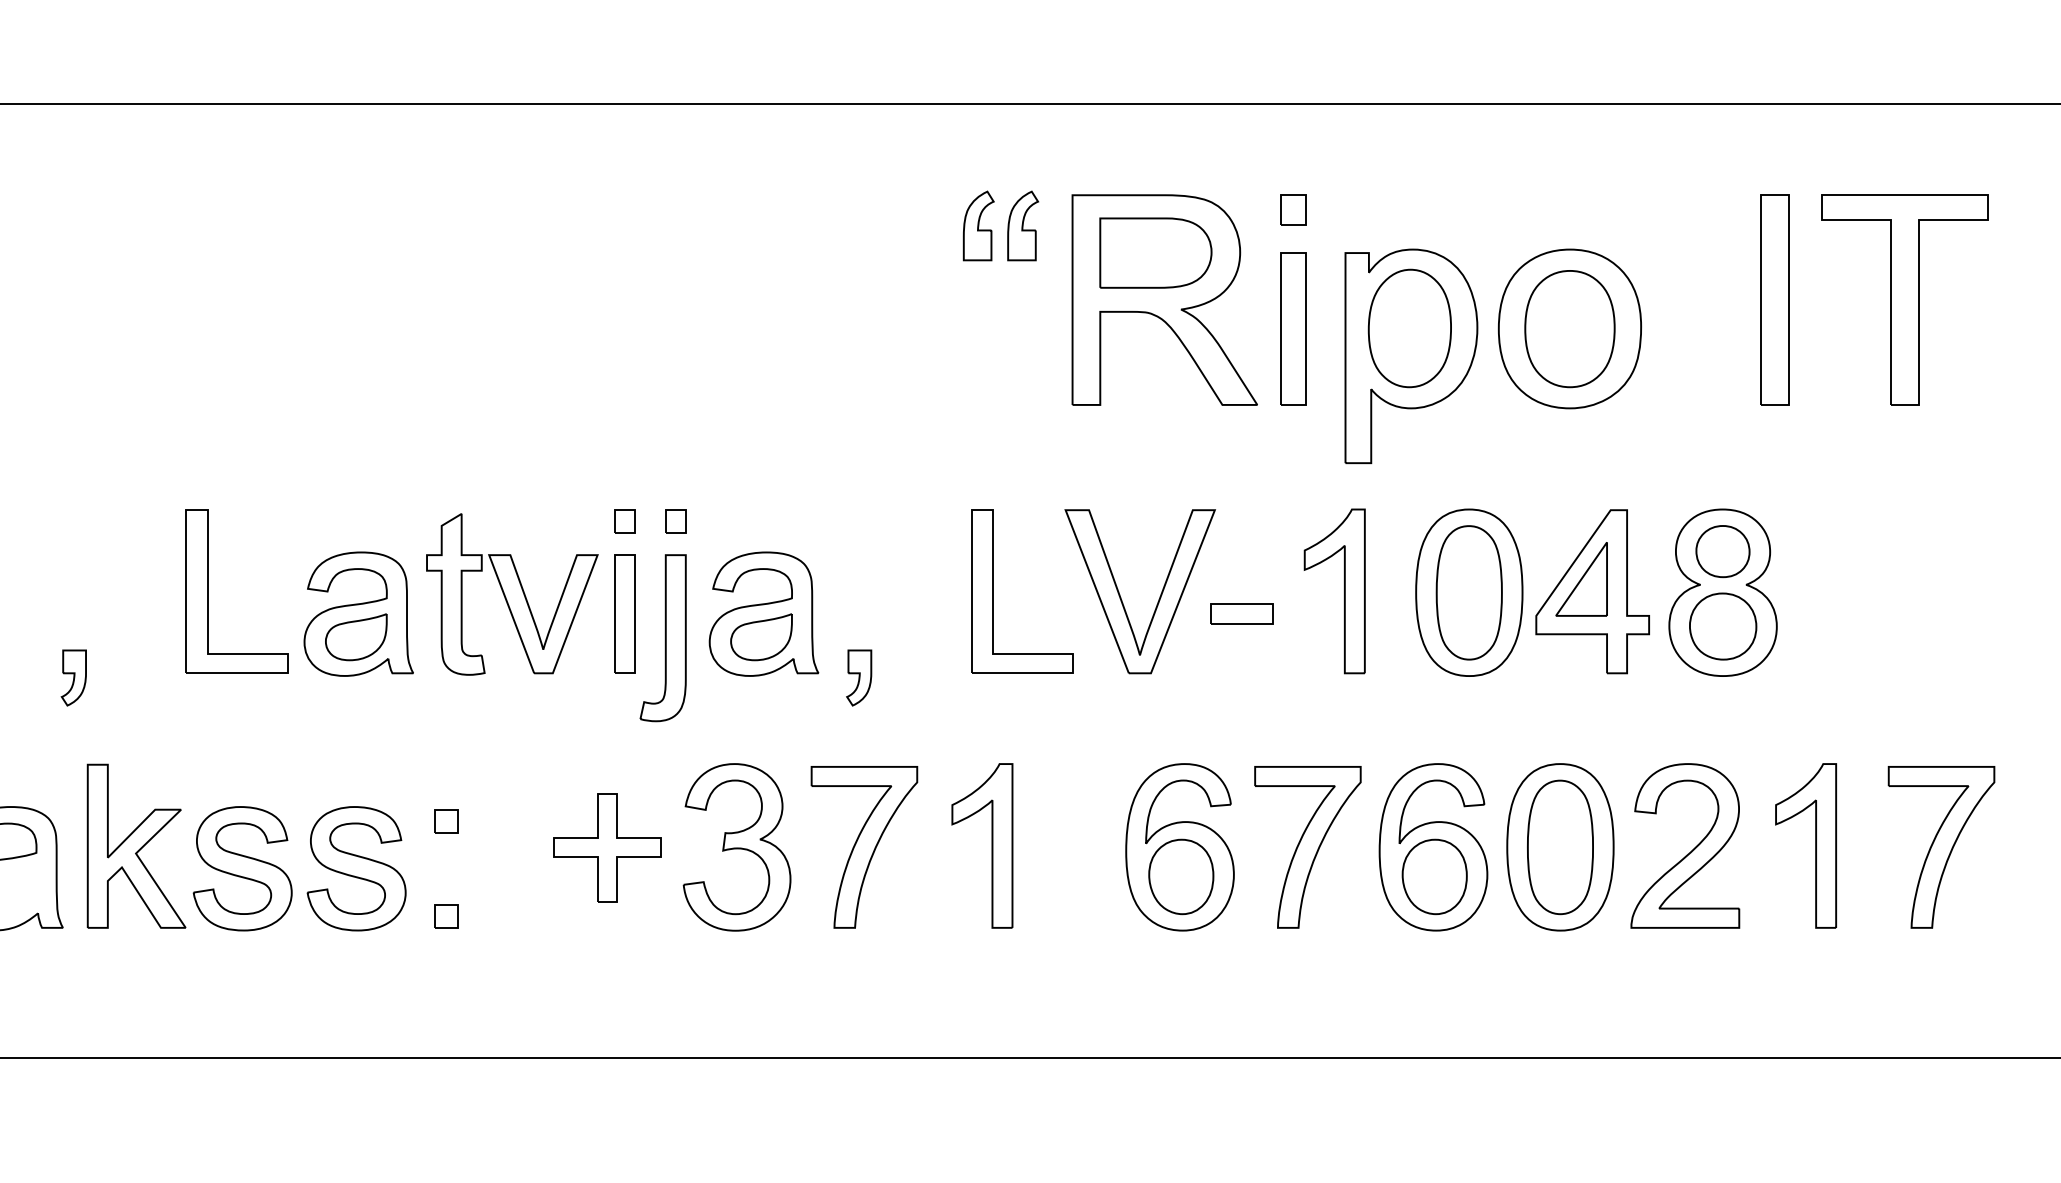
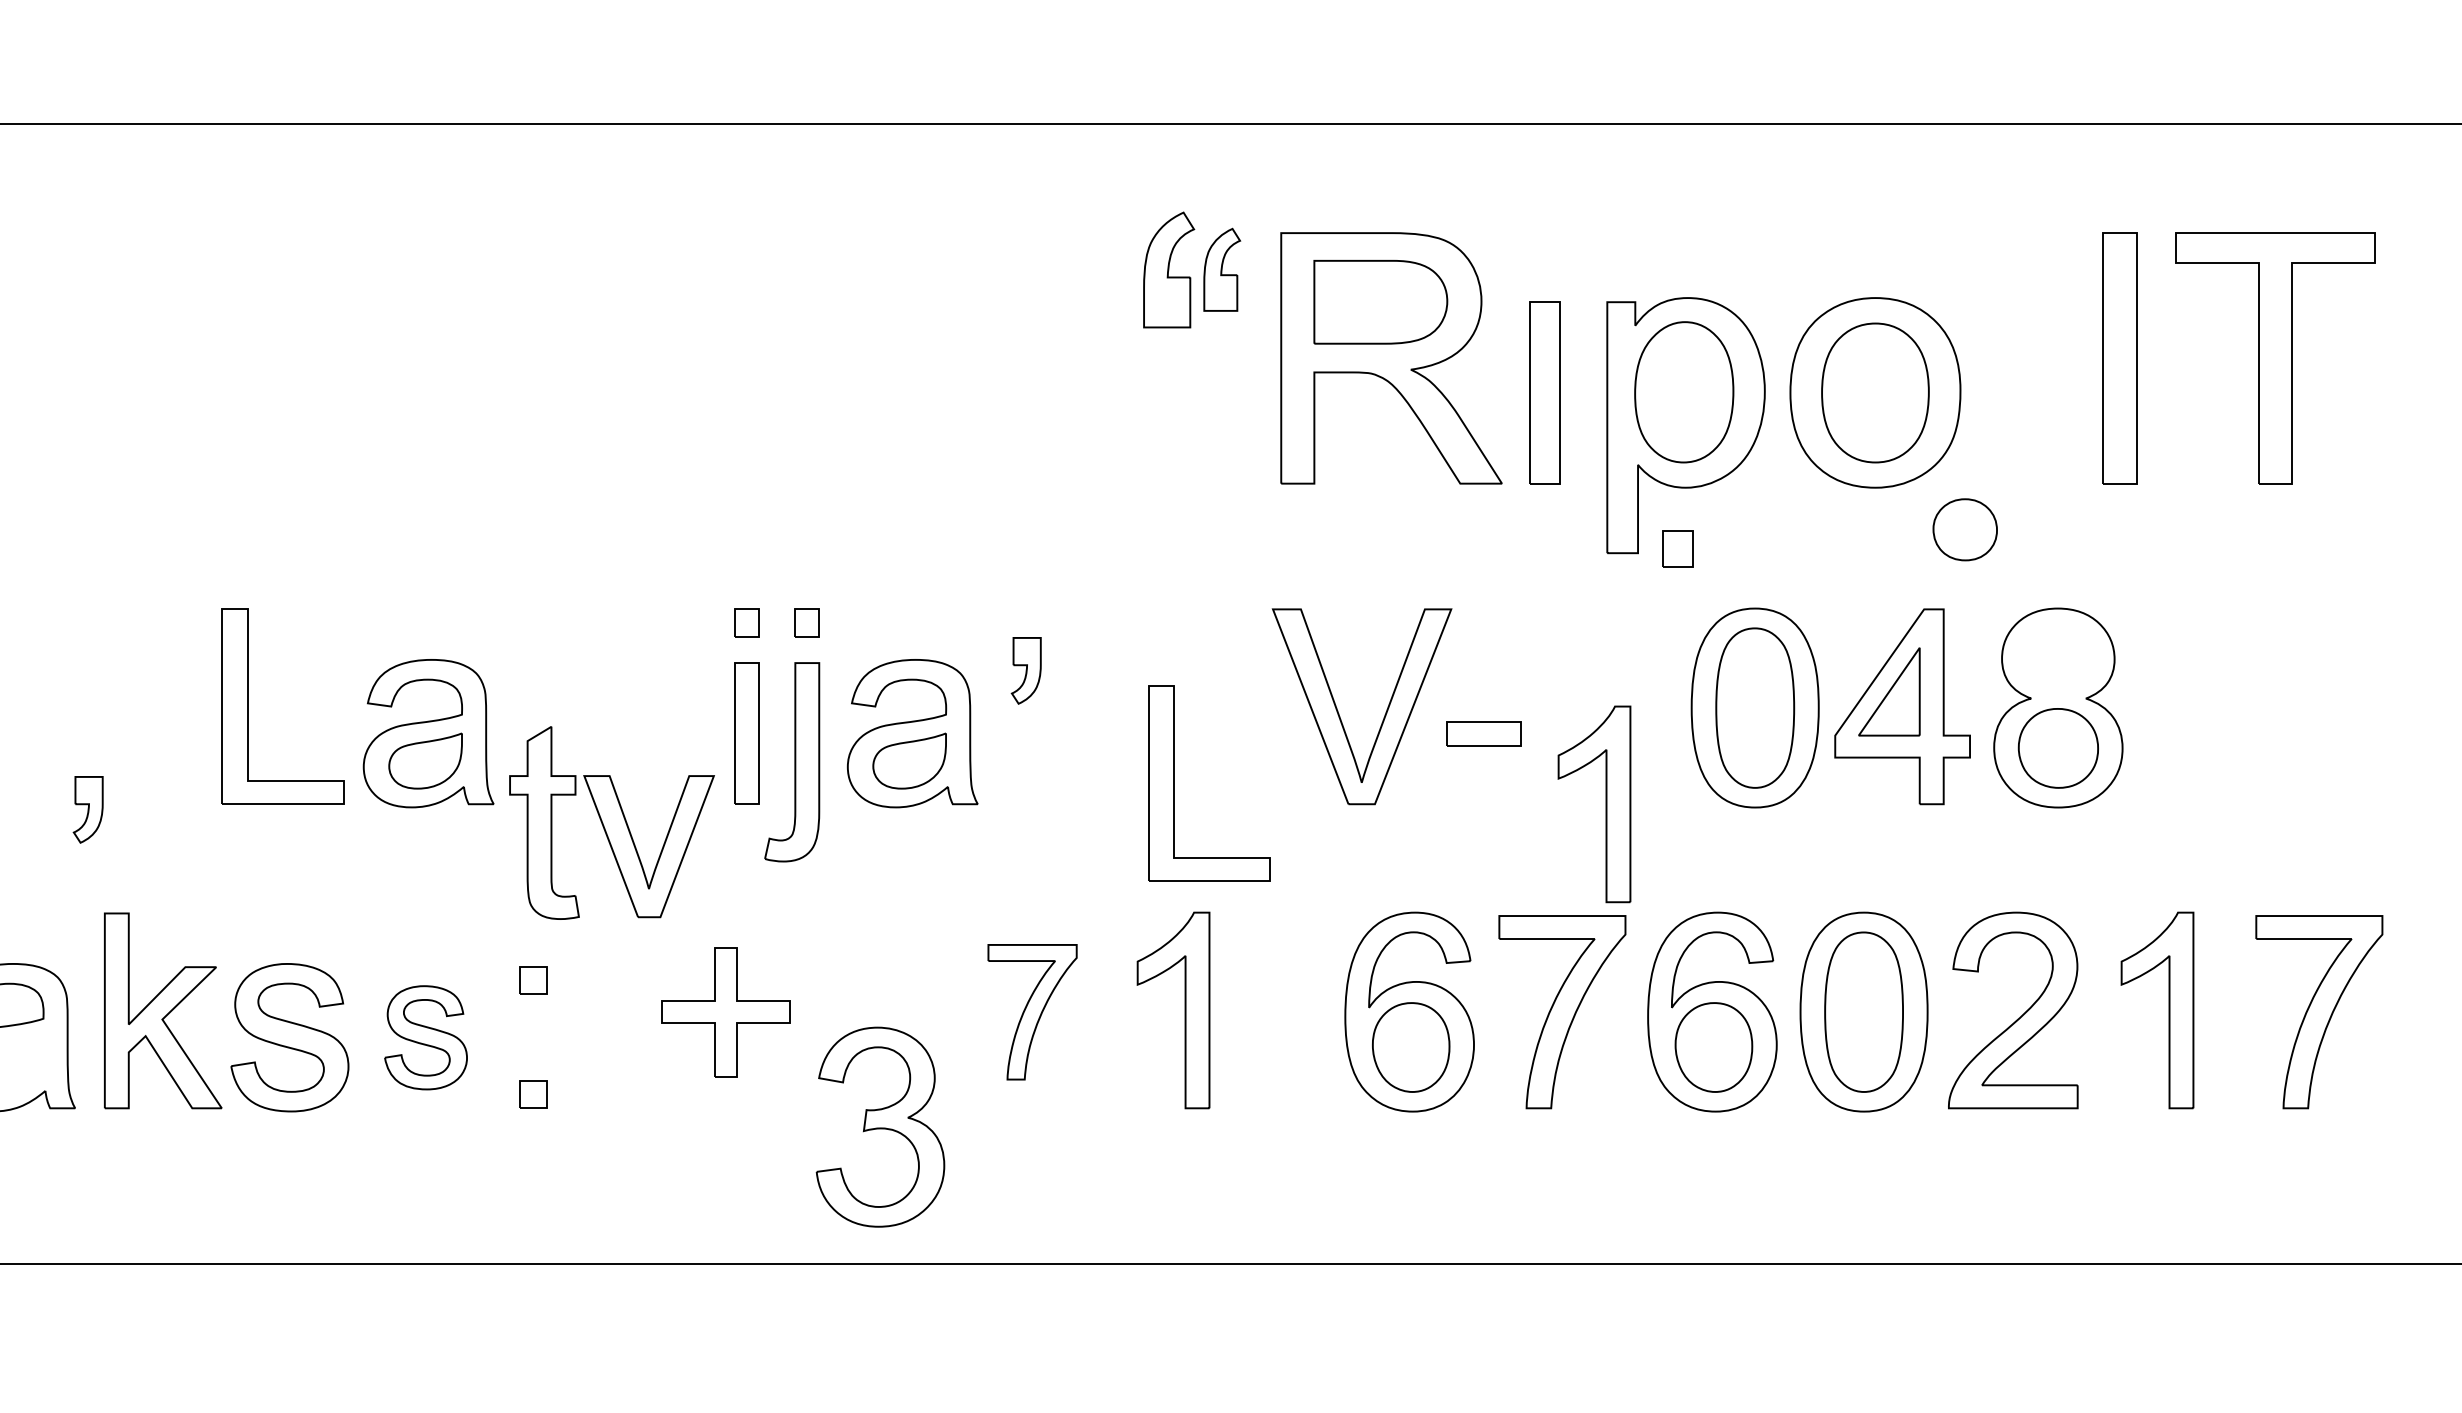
part: (1292, 209) -> (1677, 548), moved
part: (979, 225) -> (1169, 269), size x1.4
part: (1722, 551) -> (1964, 529), moved
part: (993, 591) -> (1174, 783), moved
part: (1343, 591) -> (1605, 804), moved
part: (511, 594) -> (611, 822), moved
part: (858, 677) -> (1025, 670), moved
part: (737, 846) -> (880, 1126), moved
part: (864, 847) -> (1032, 1012), size x0.7
part: (356, 868) -> (425, 1037), size x0.7

